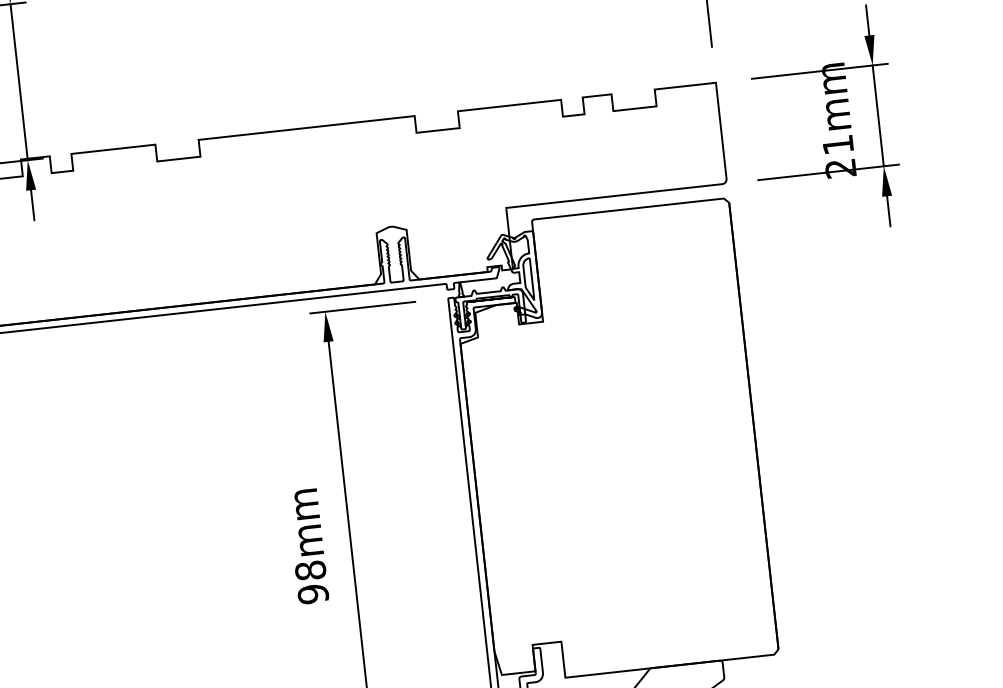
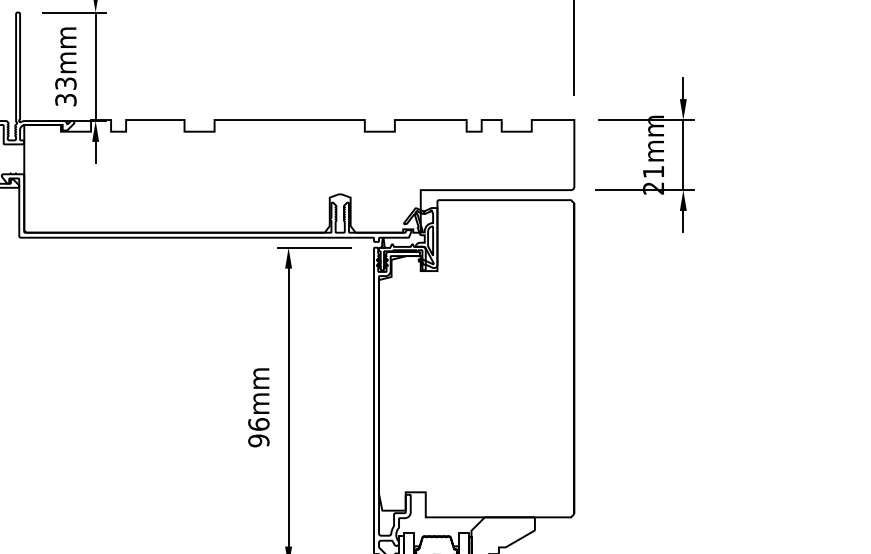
text: (310, 570) -> (258, 424), 98mm -> 96mm

